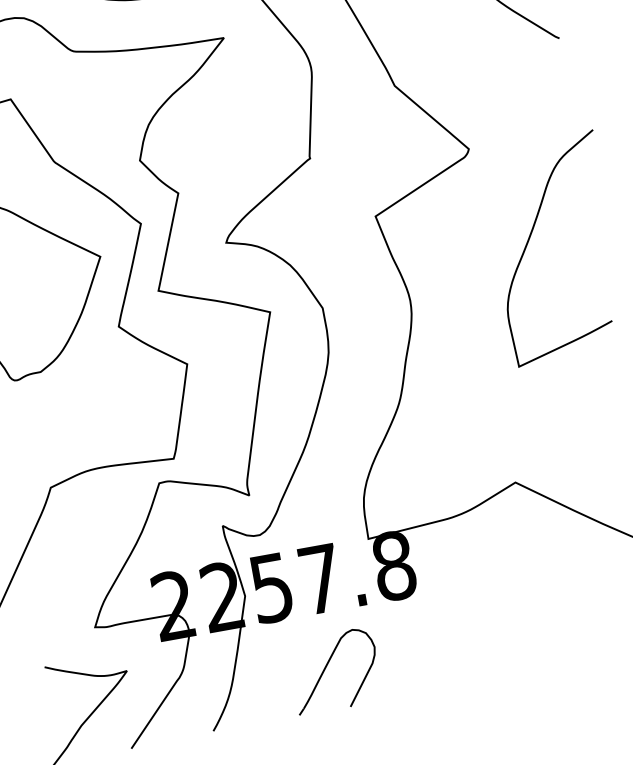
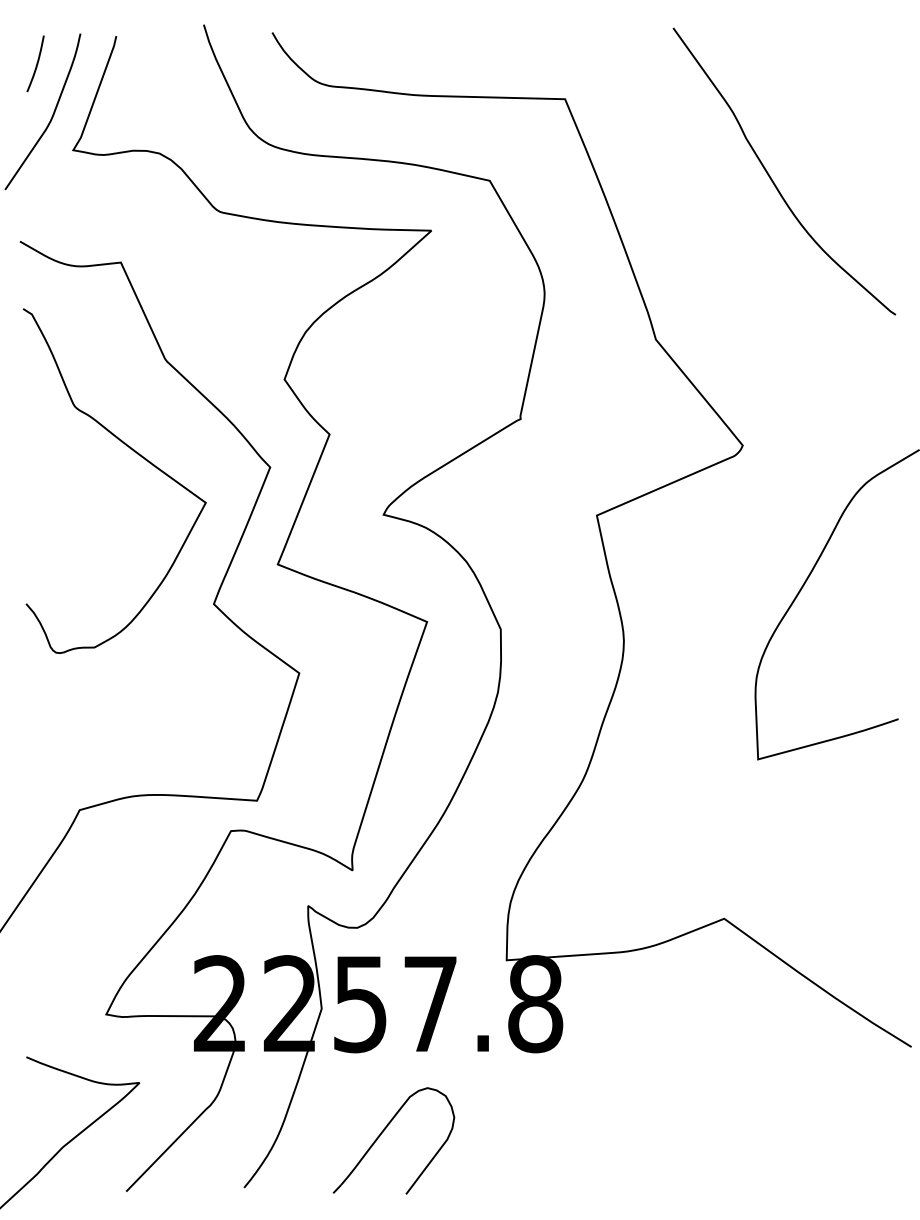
part: (326, 666) -> (383, 1132), moved

